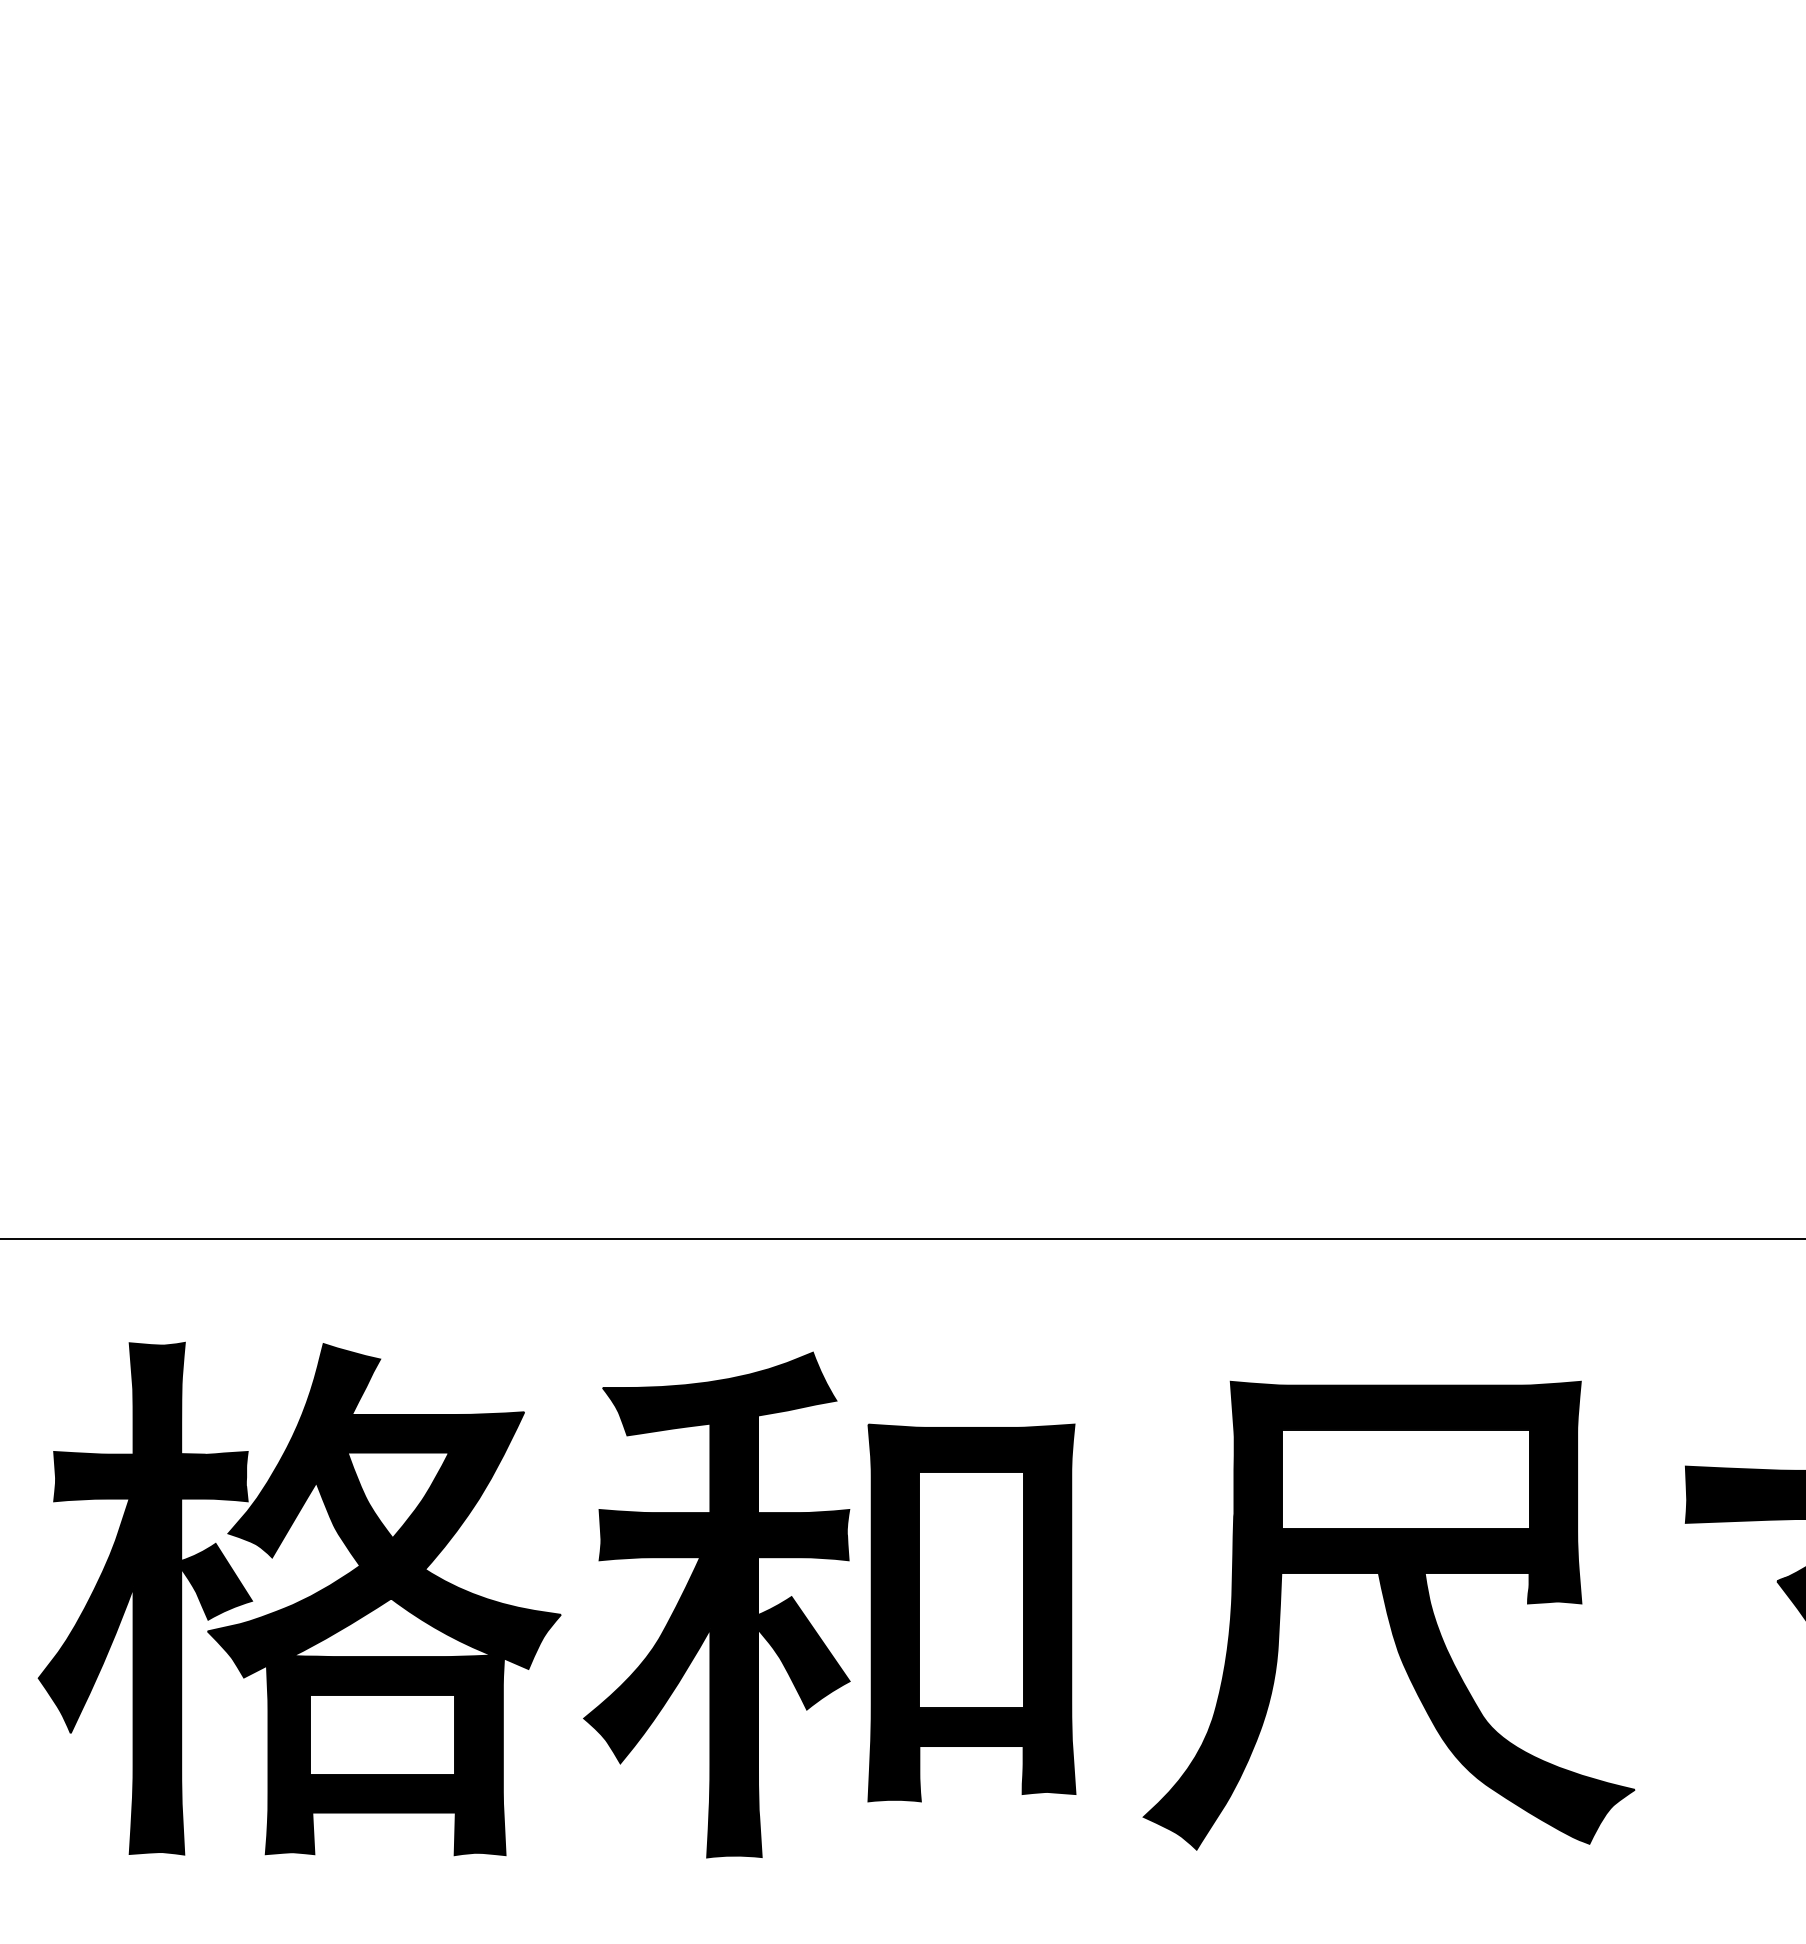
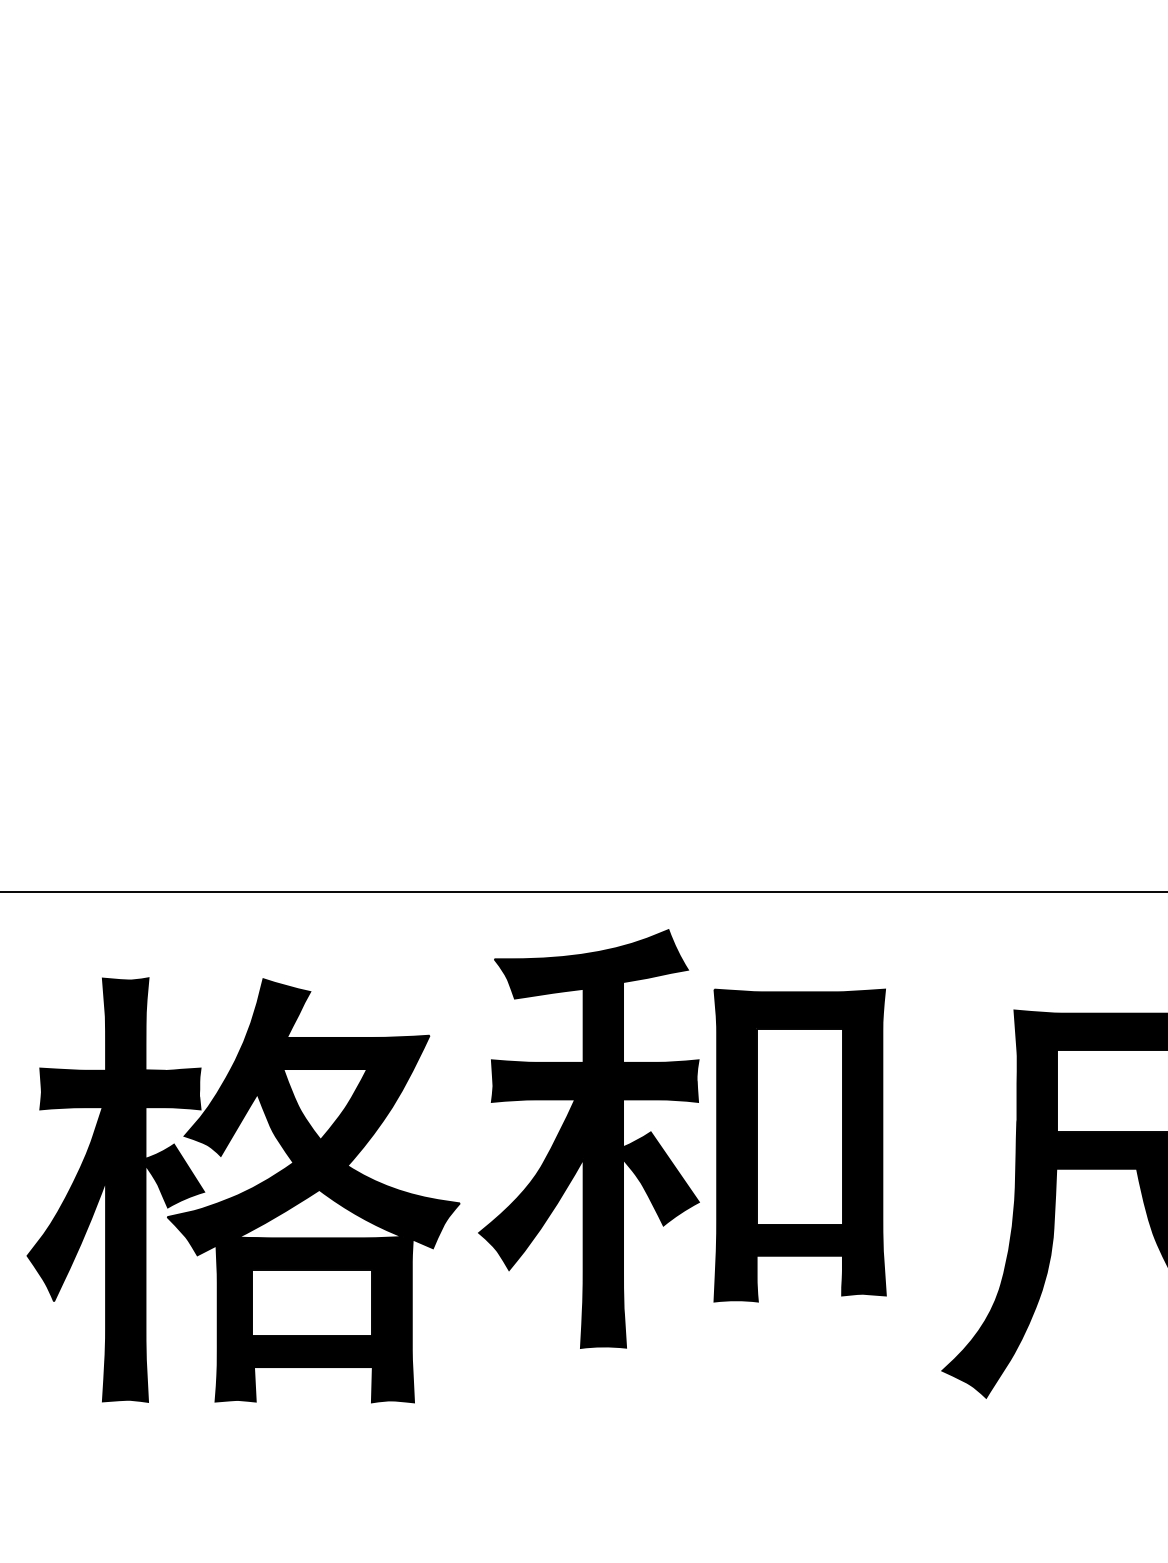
part: (808, 1619) -> (664, 1150), moved

